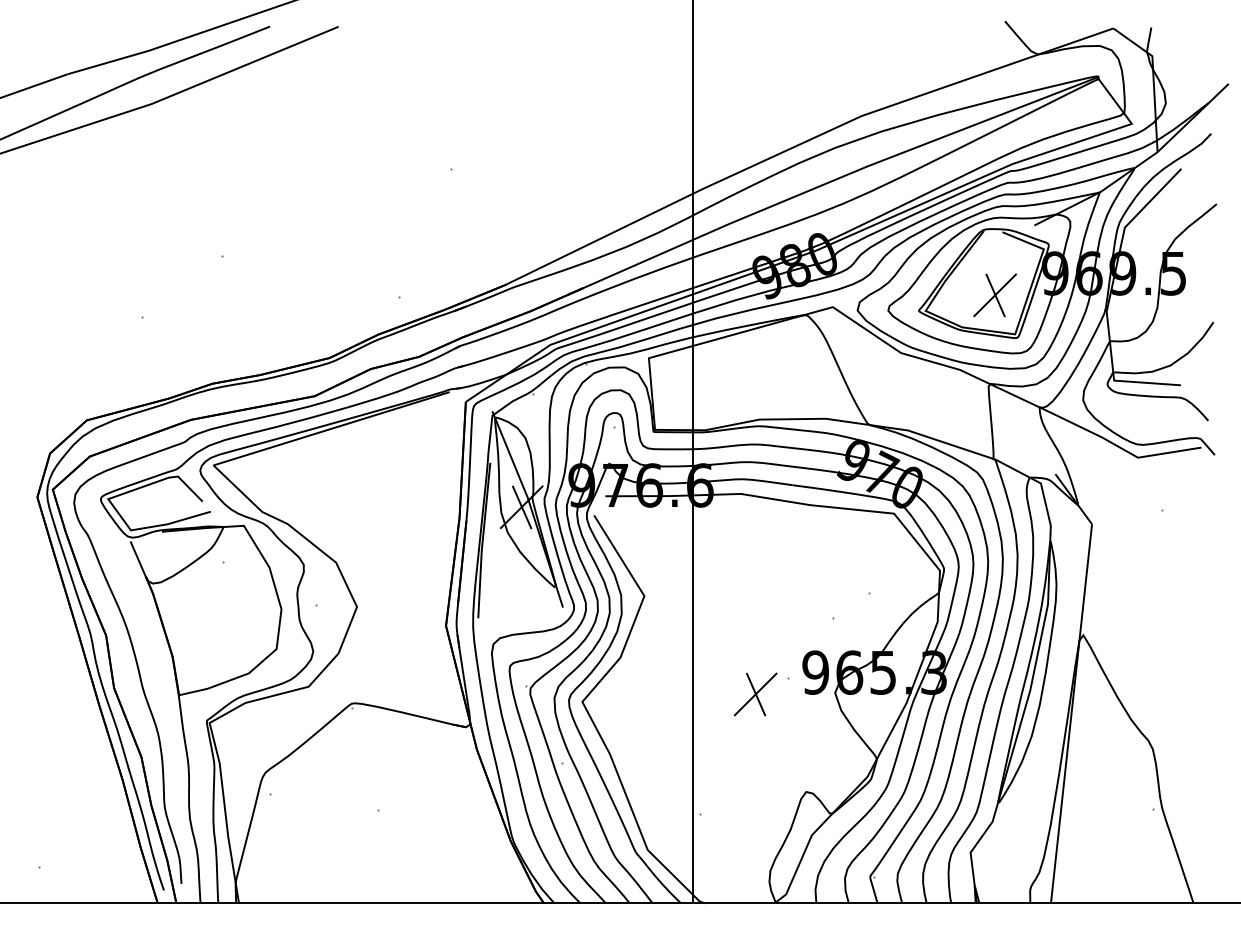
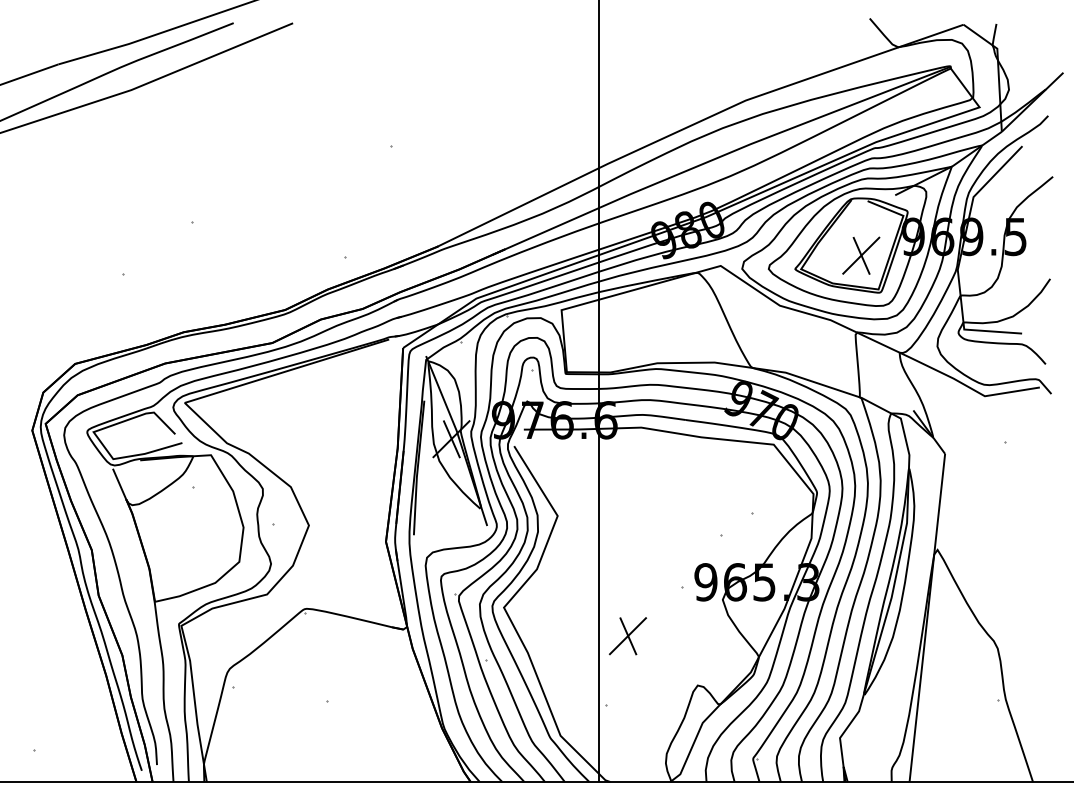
part: (756, 694) -> (628, 636), moved

